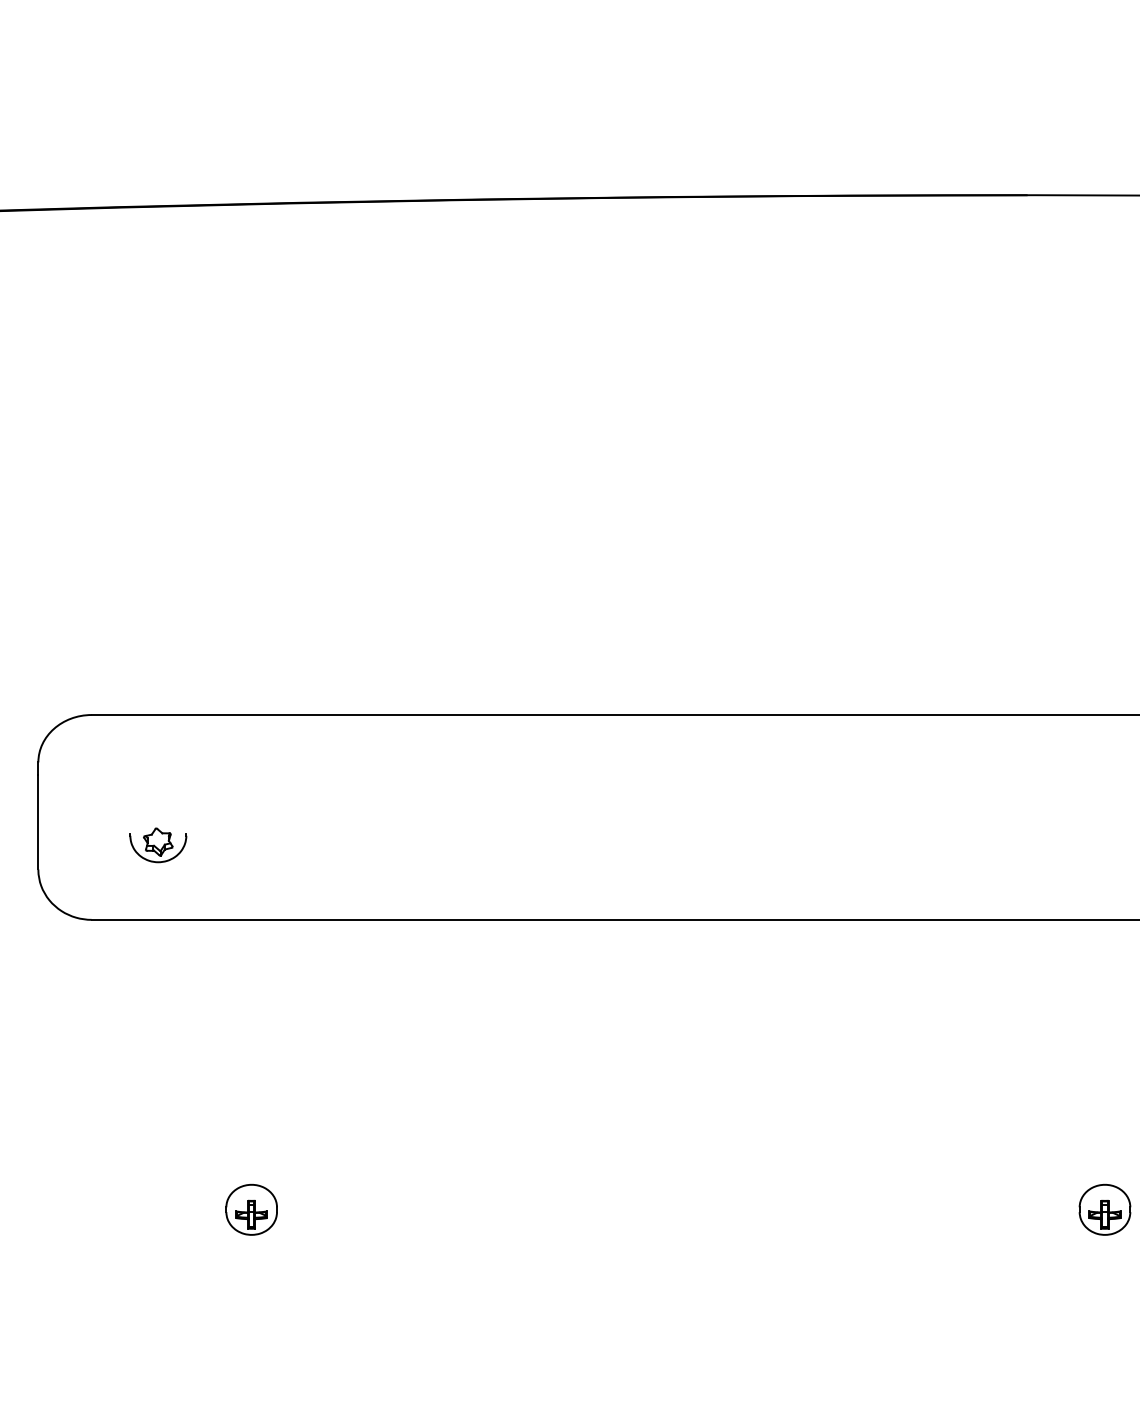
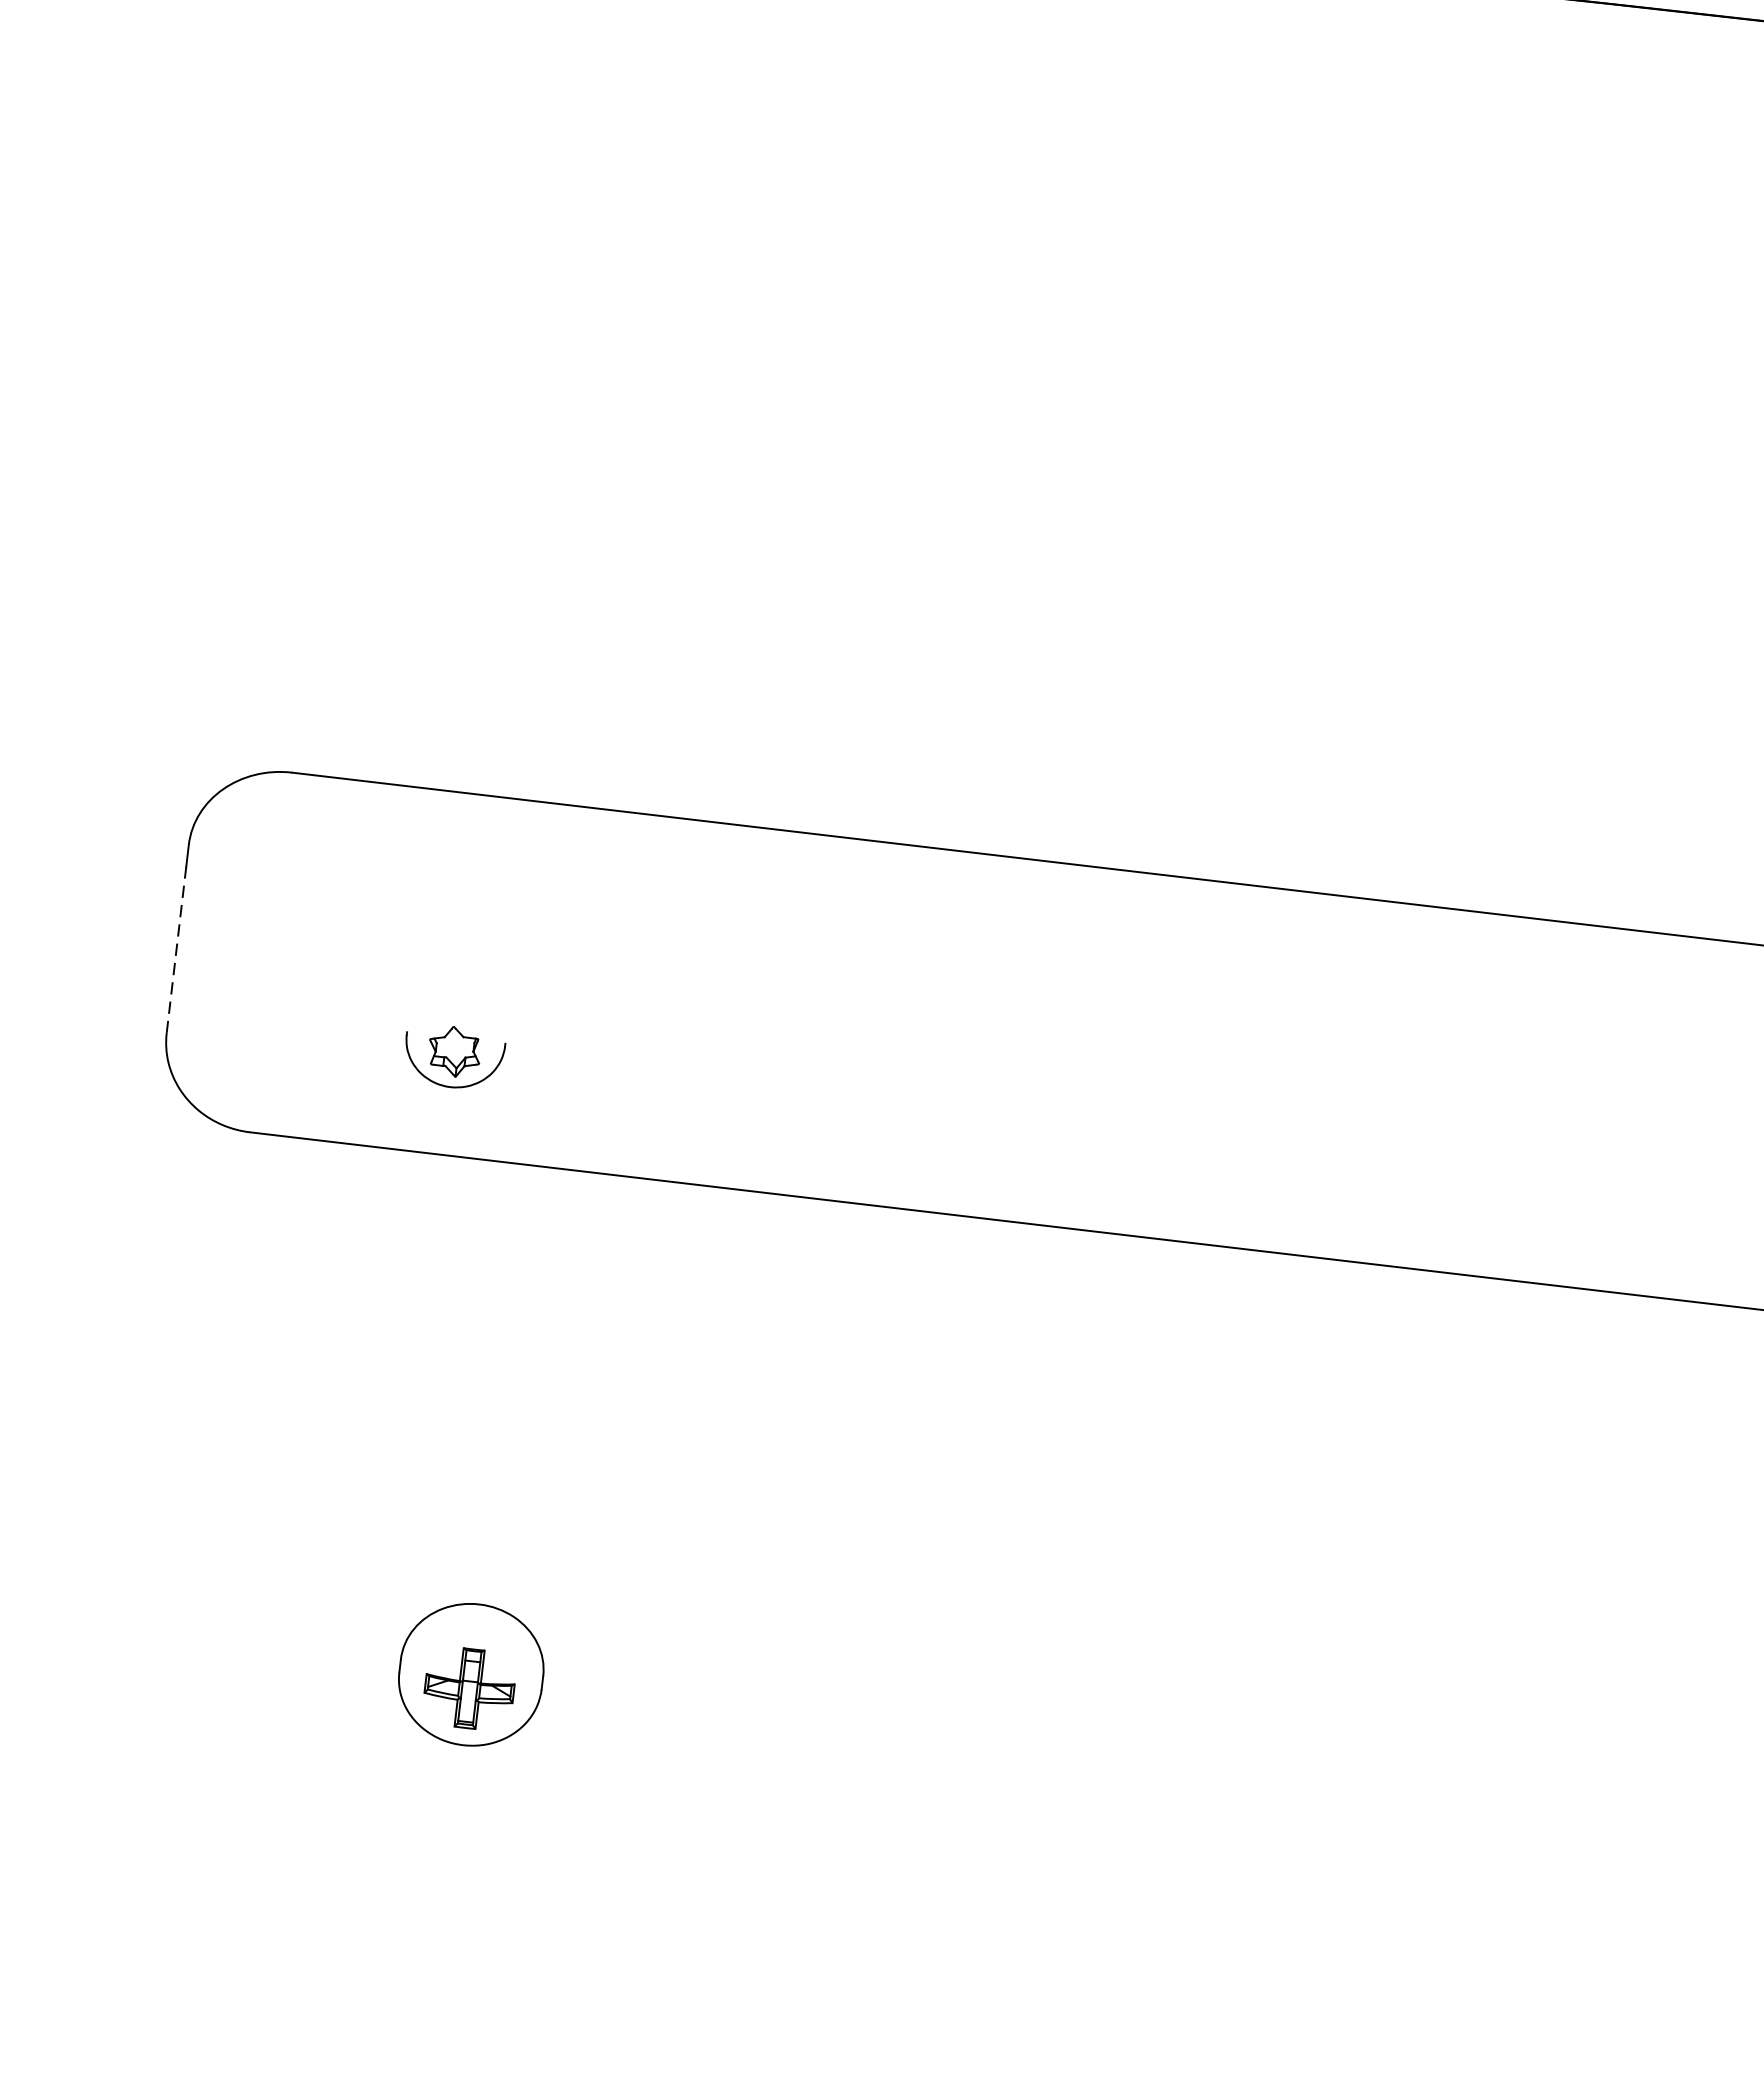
line: (38, 822) -> (176, 950), solid -> dashed
part: (158, 845) -> (454, 1057), moved
part: (251, 1209) -> (470, 1673), size x1.6

